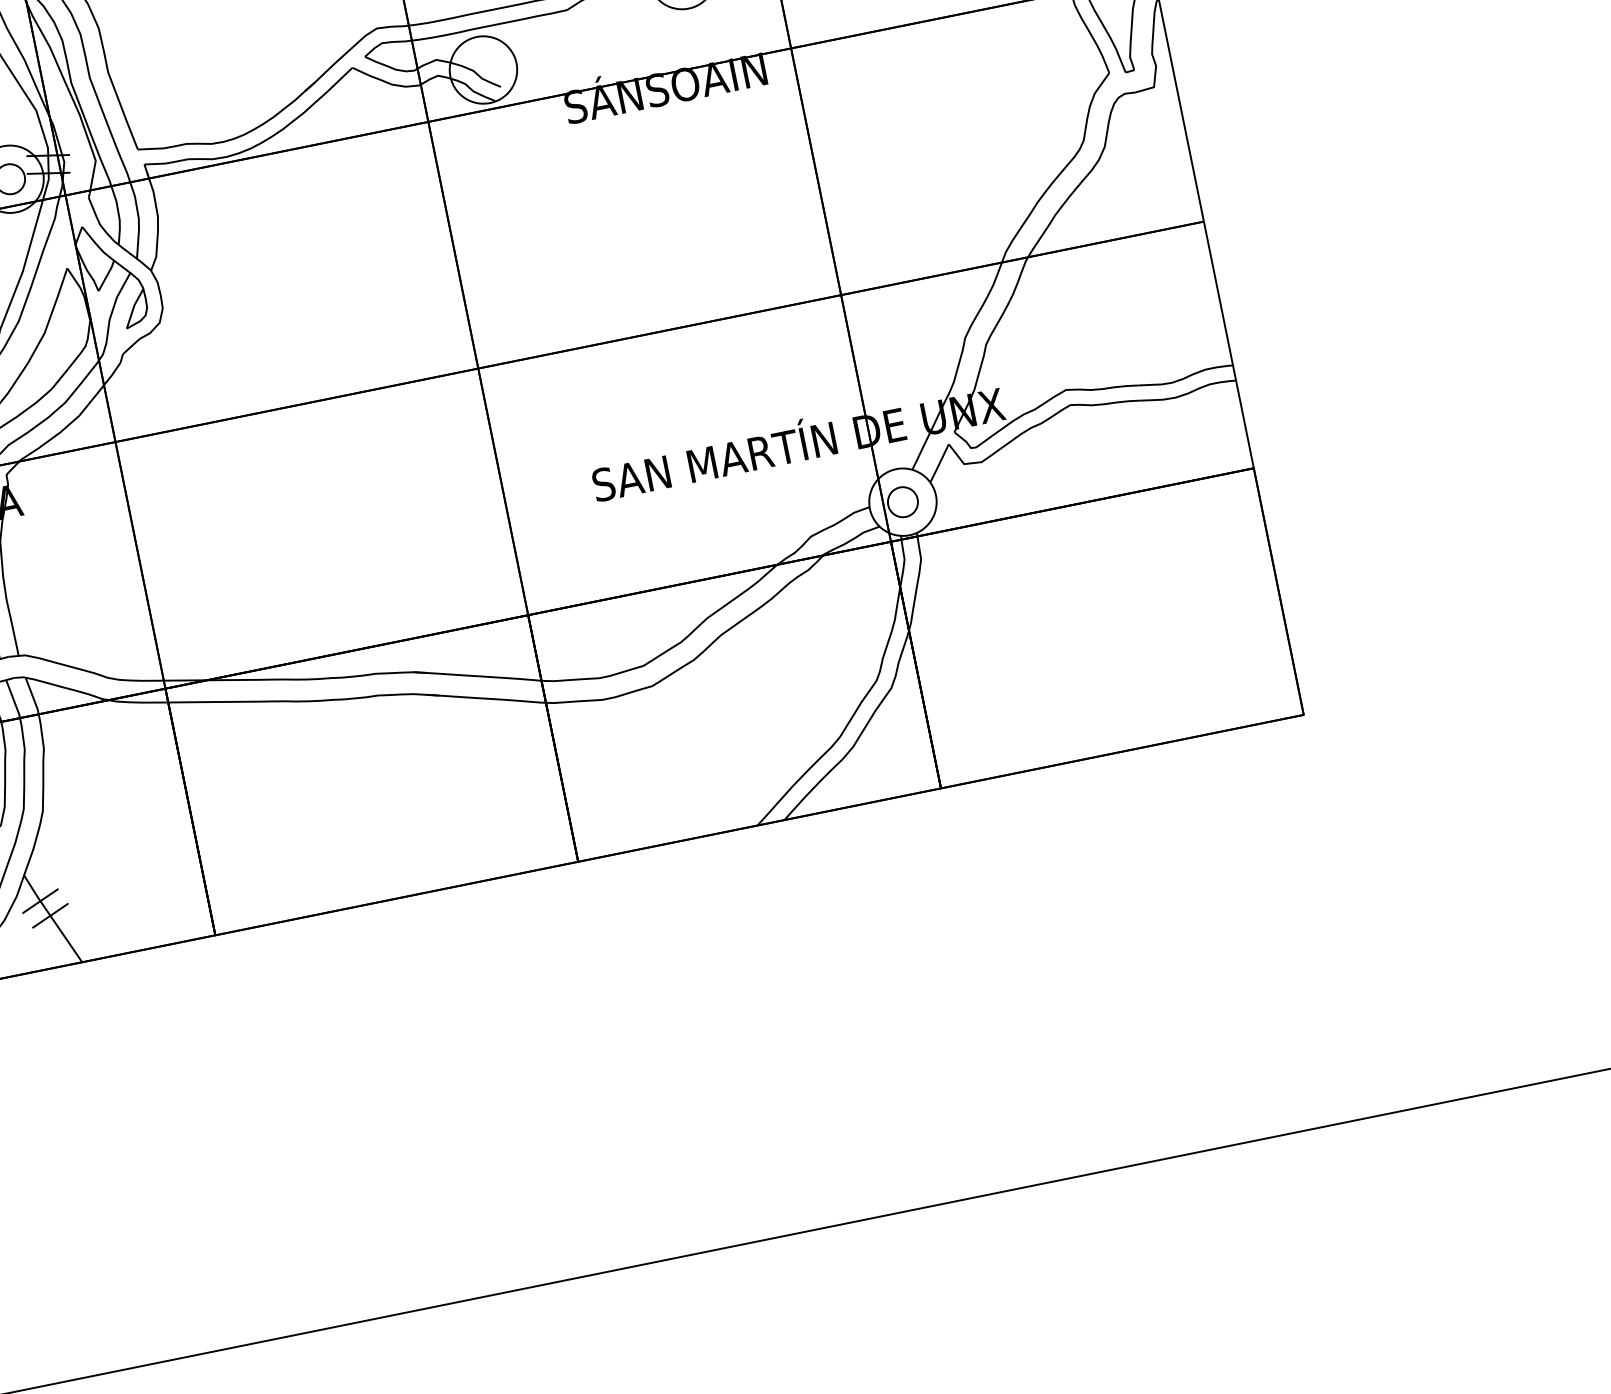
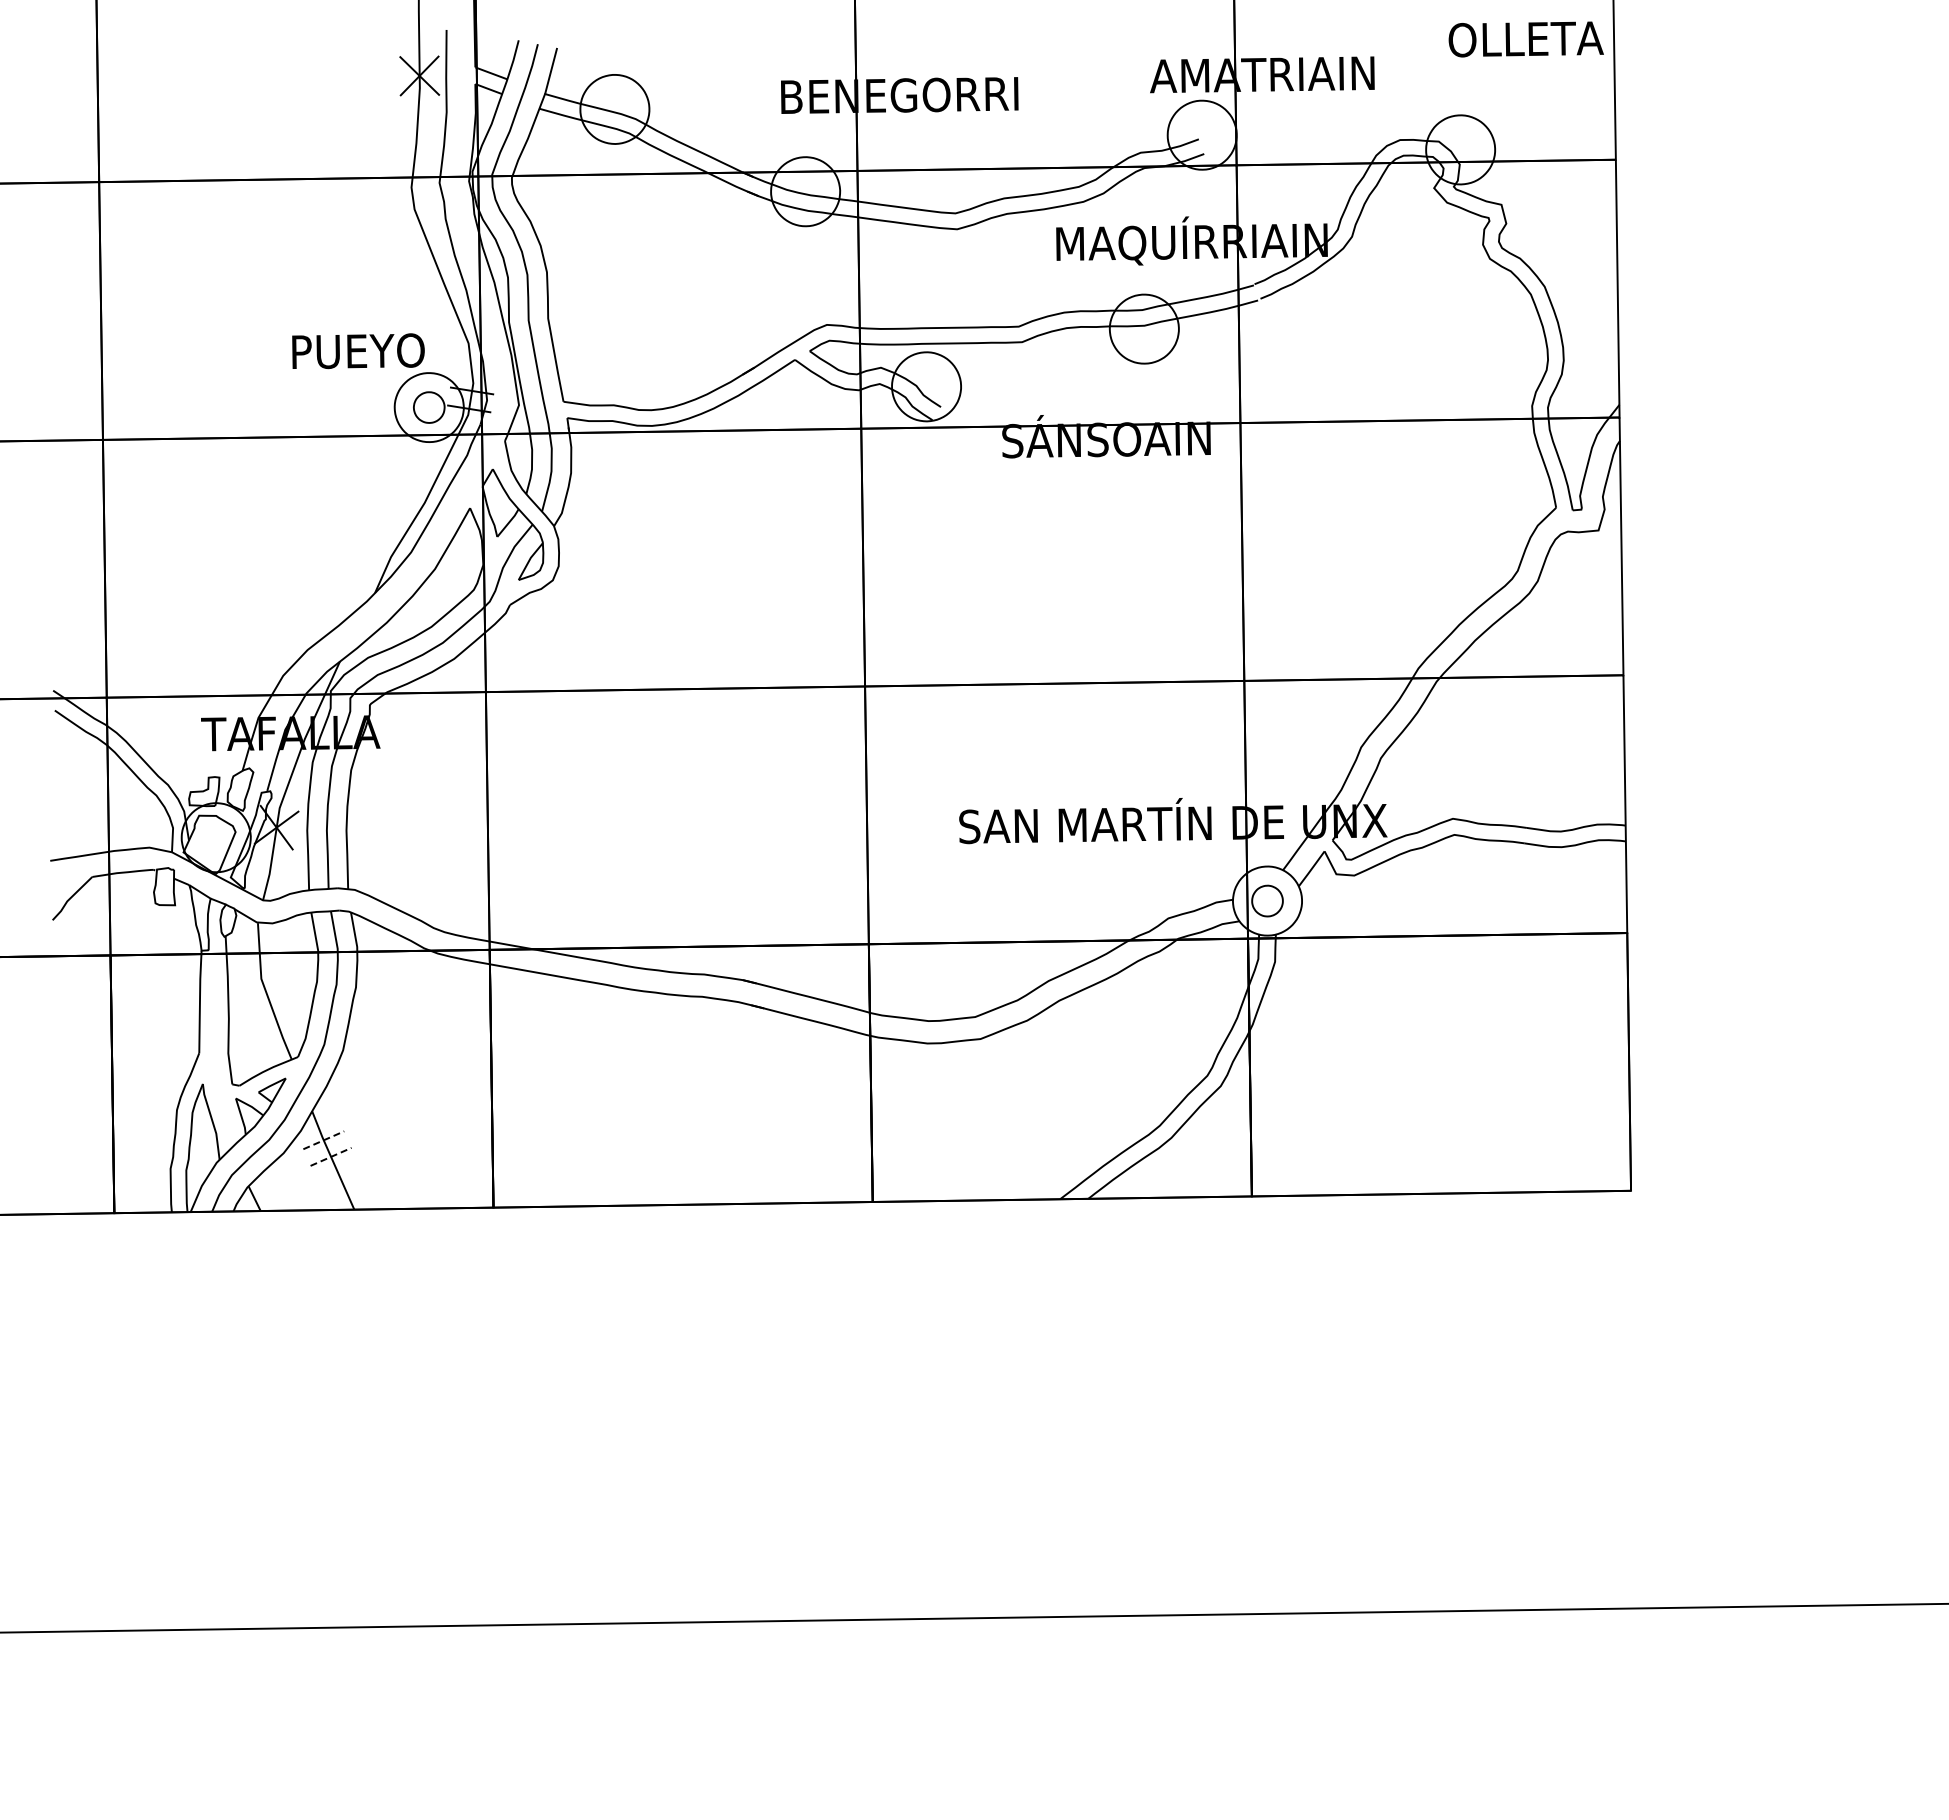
line: (41, 901) -> (324, 1140), solid -> dashed
line: (50, 915) -> (331, 1156), solid -> dashed

